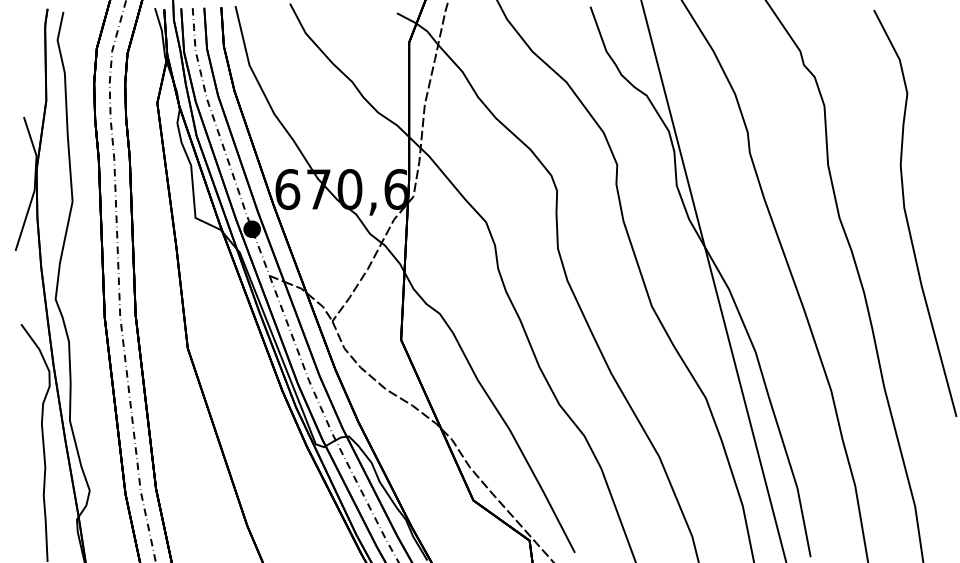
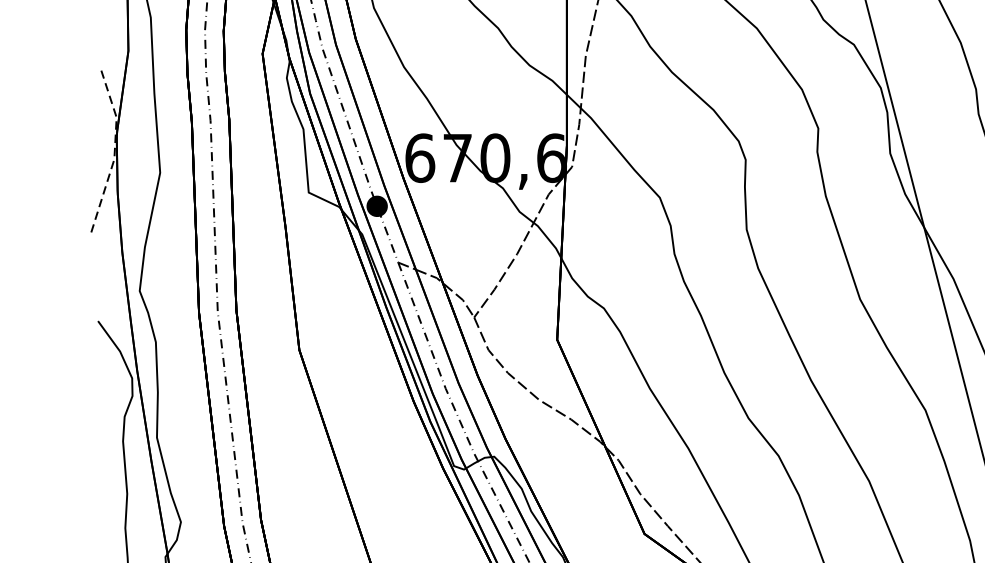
line: (35, 184) -> (115, 152), solid -> dashed

